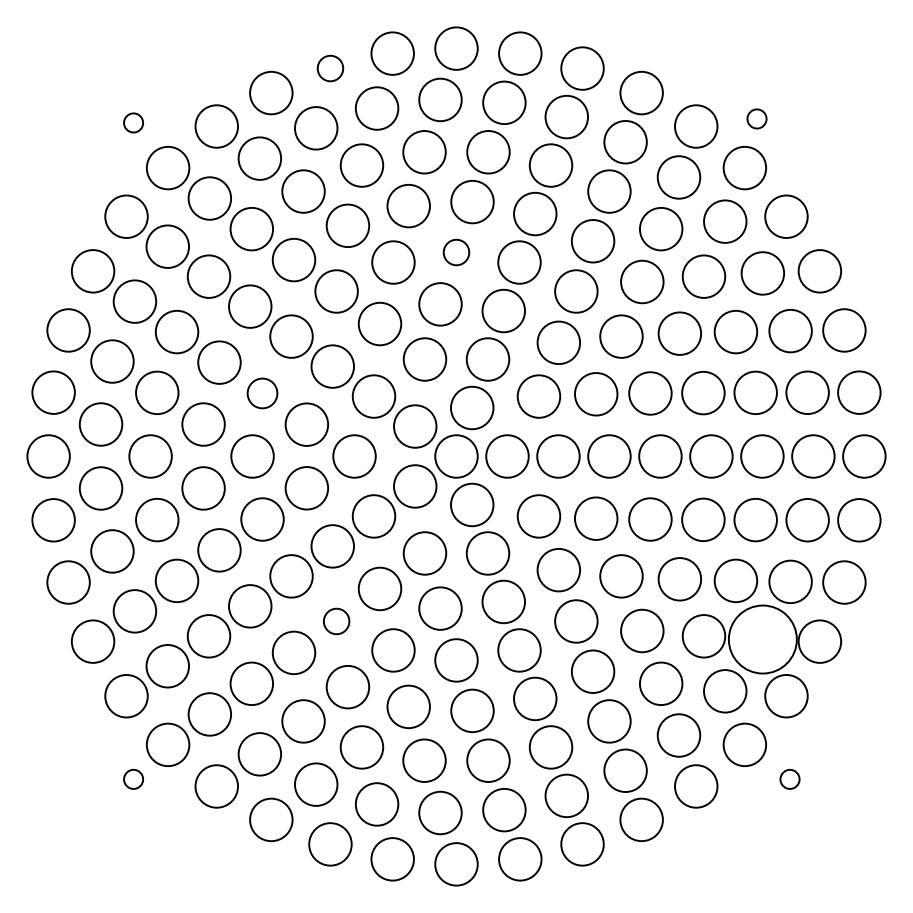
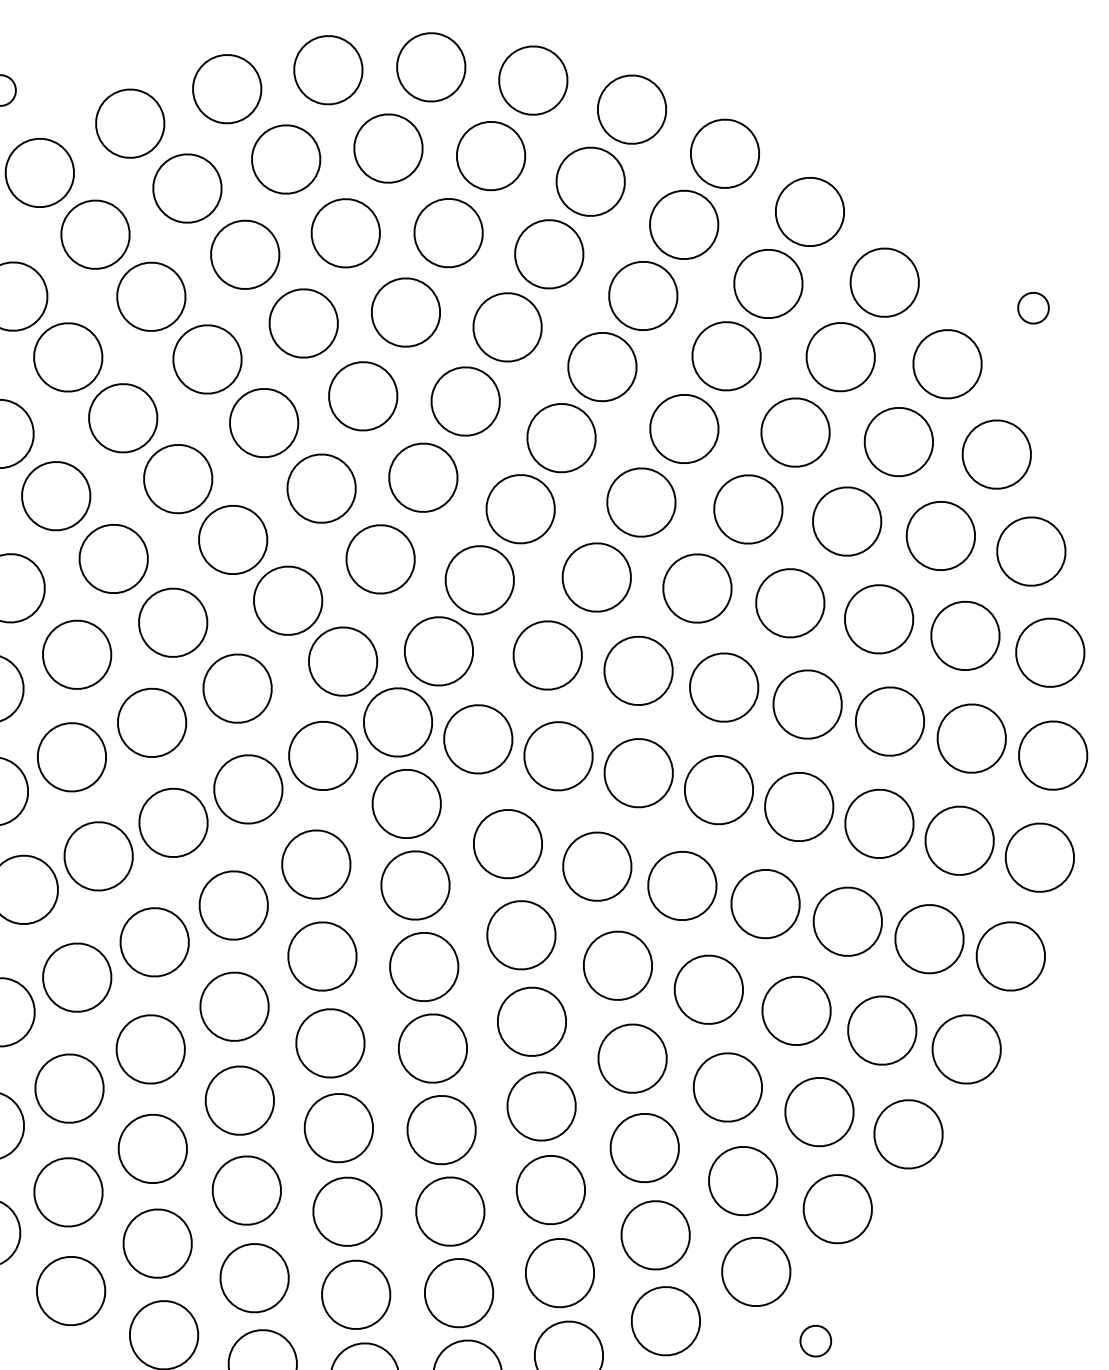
circle: (330, 68) -> (328, 70), size x1.67
circle: (756, 118) -> (1032, 307), moved
circle: (456, 252) -> (465, 401), size x1.67
circle: (262, 393) -> (113, 558), size x1.43
circle: (336, 621) -> (154, 942), size x1.67
circle: (762, 639) -> (818, 1111), size x0.62

